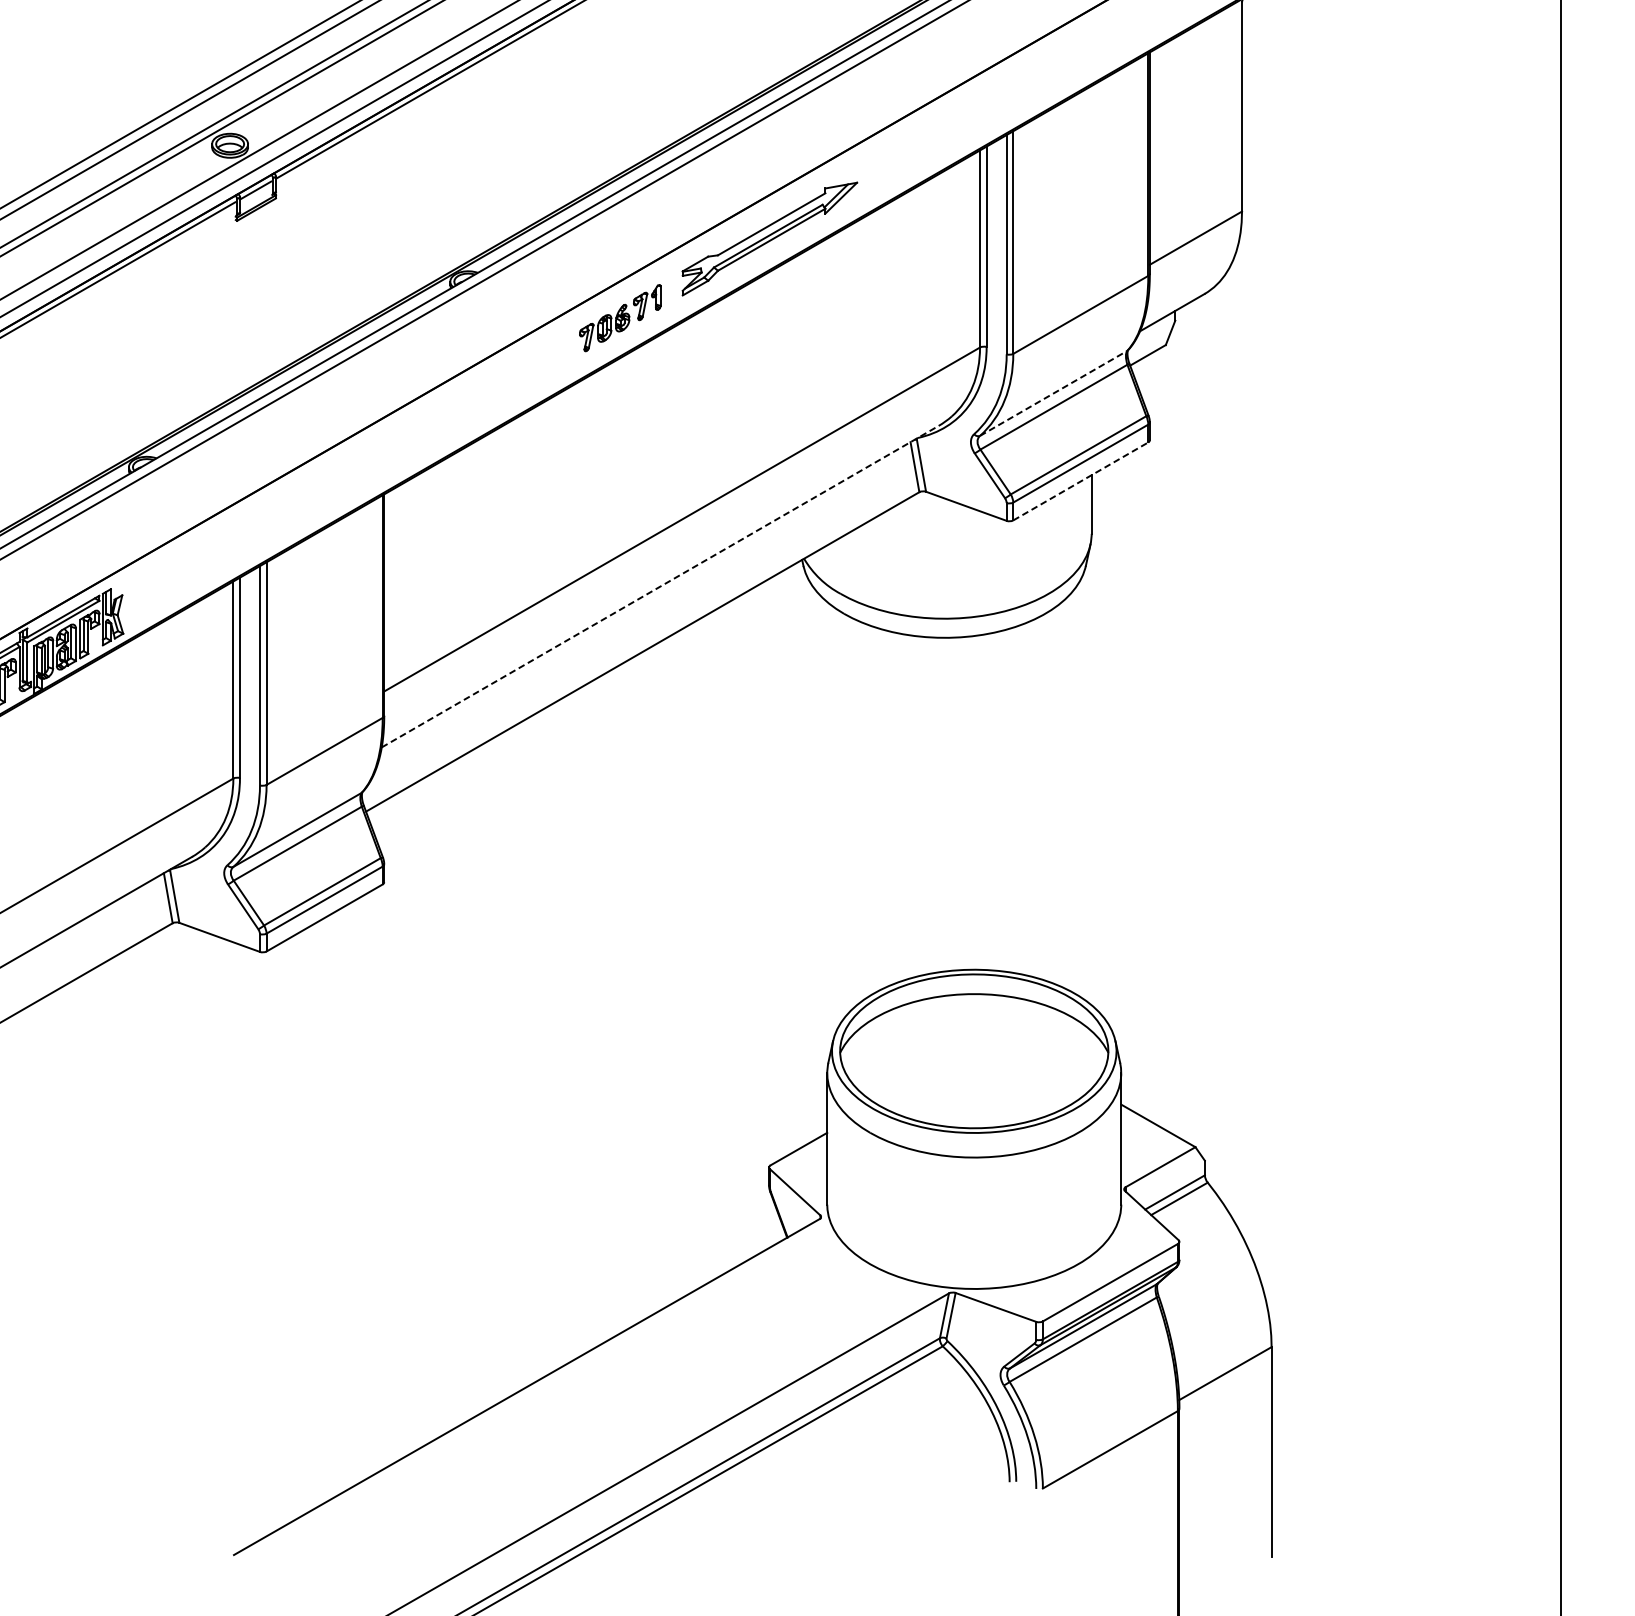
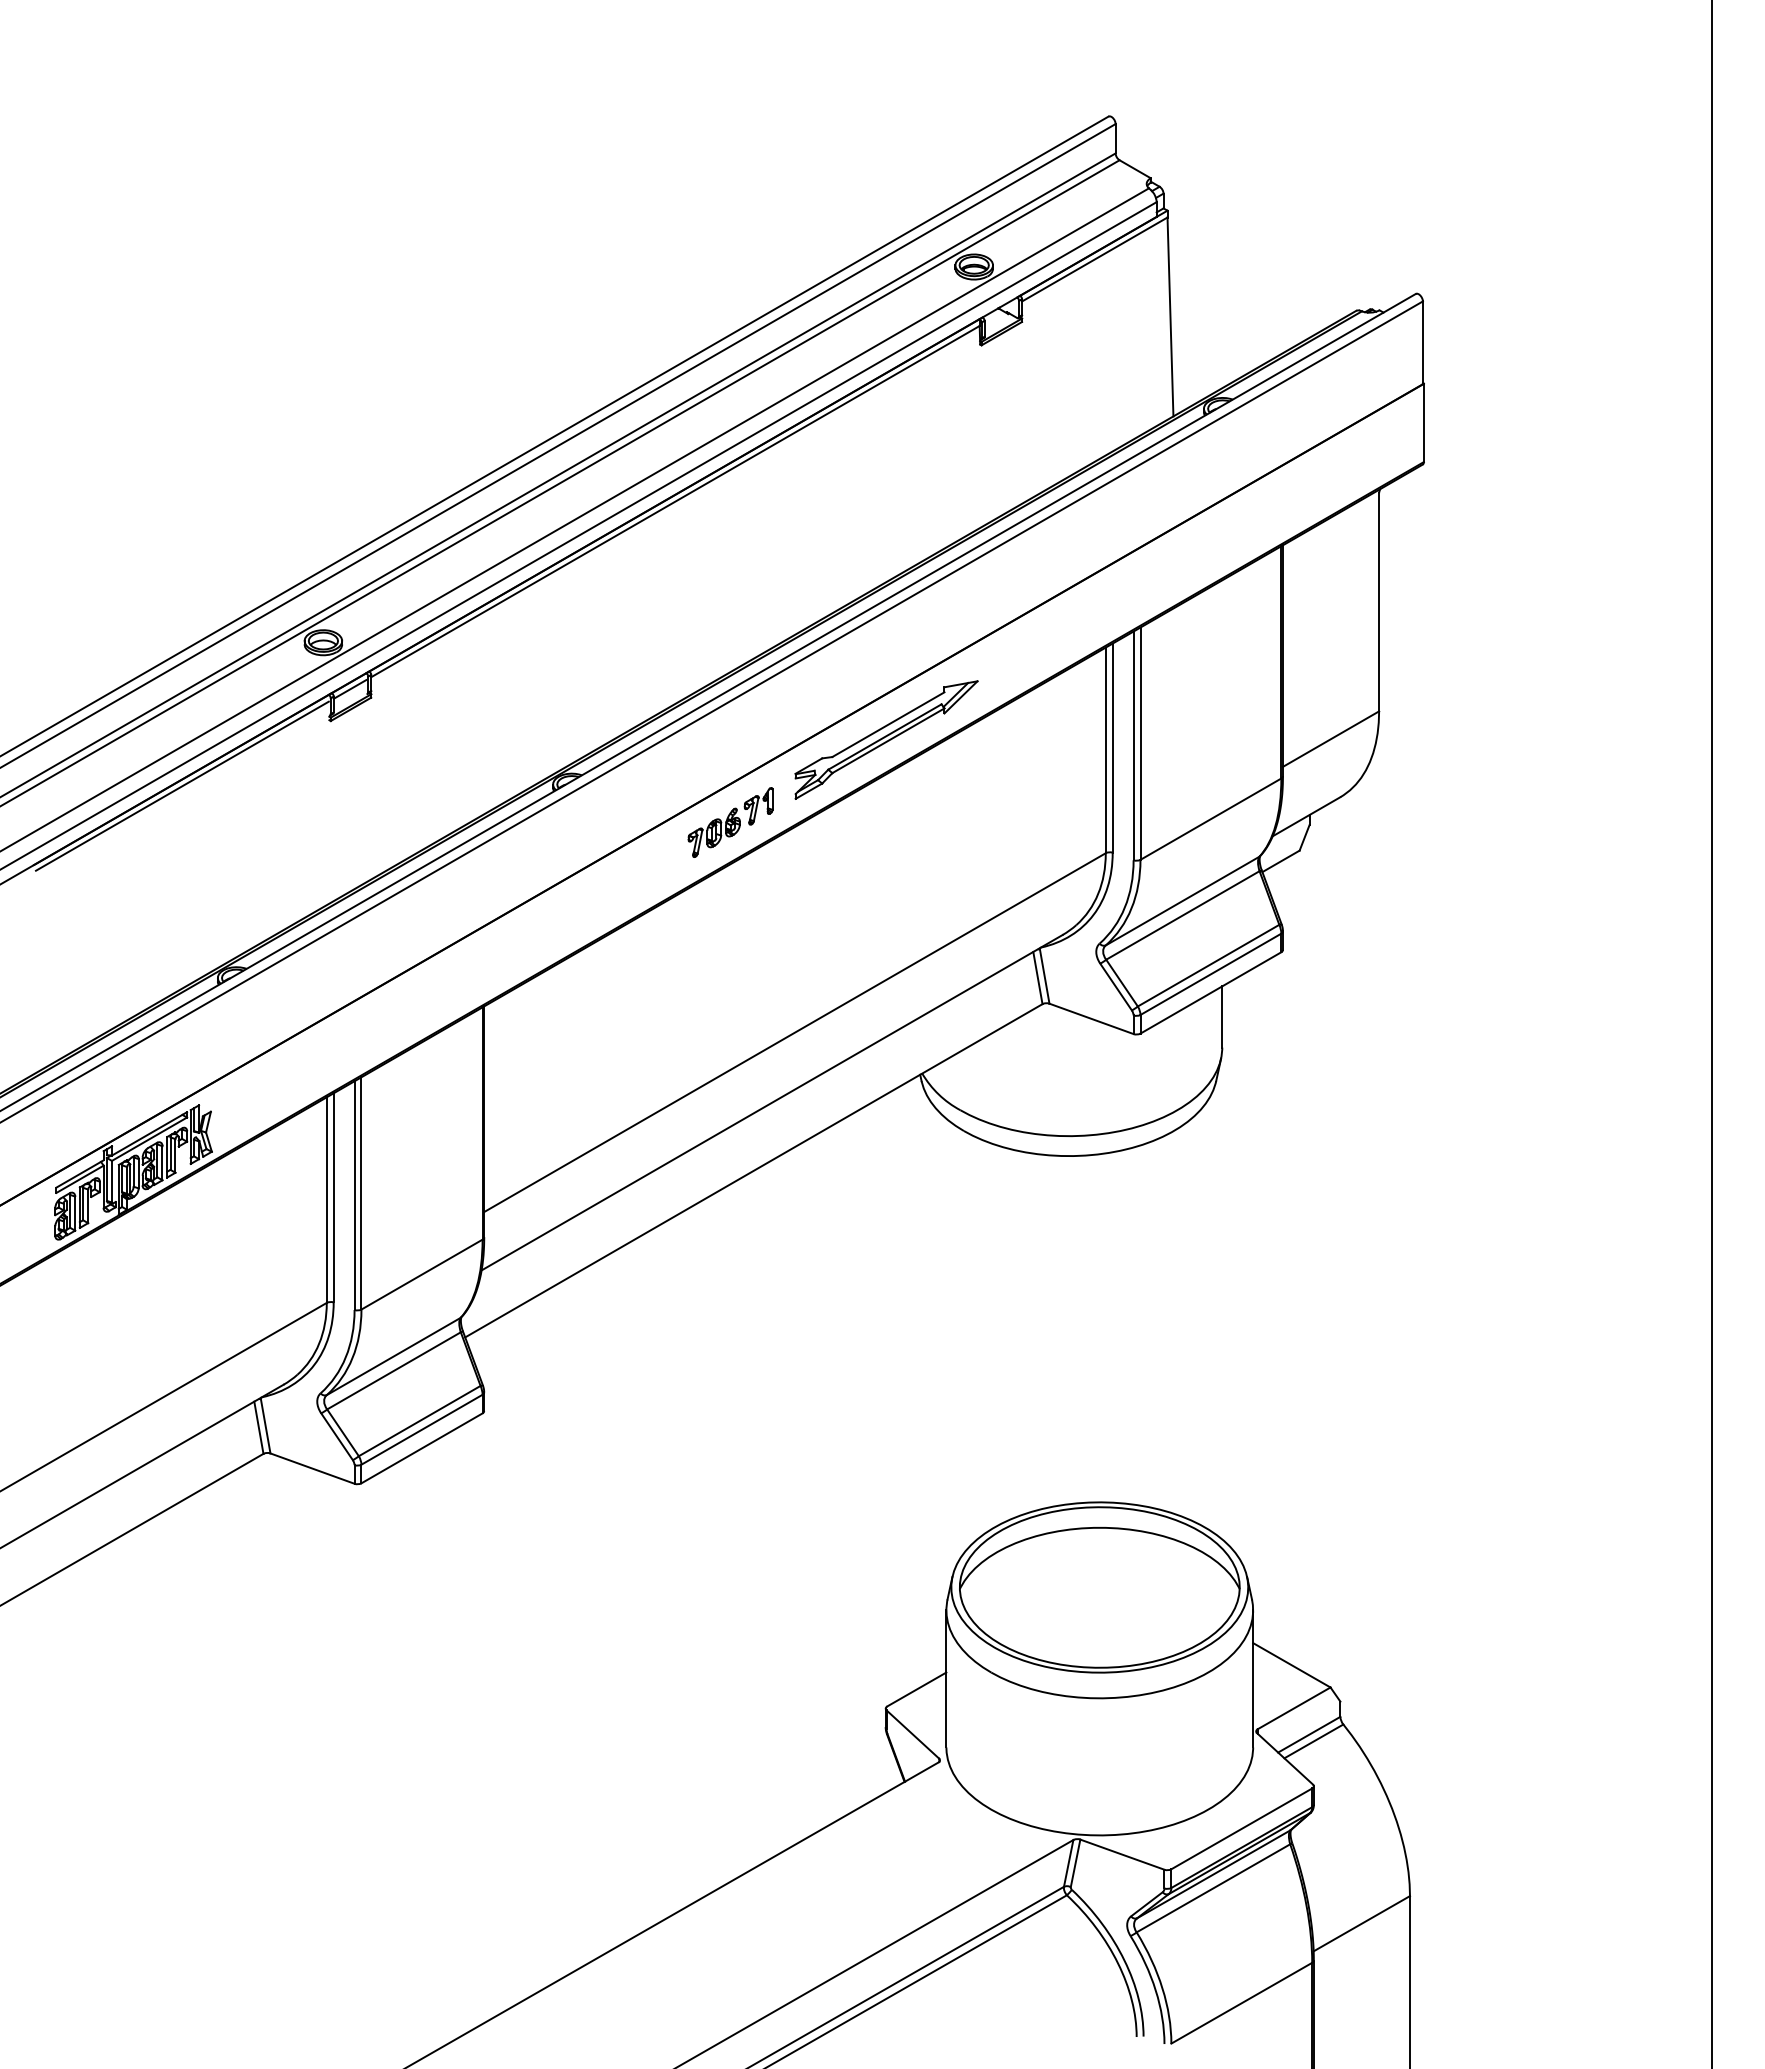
line: (1053, 393) -> (1182, 901), dashed -> solid
line: (1081, 481) -> (1211, 992), dashed -> solid
line: (660, 586) -> (772, 1102), dashed -> solid

